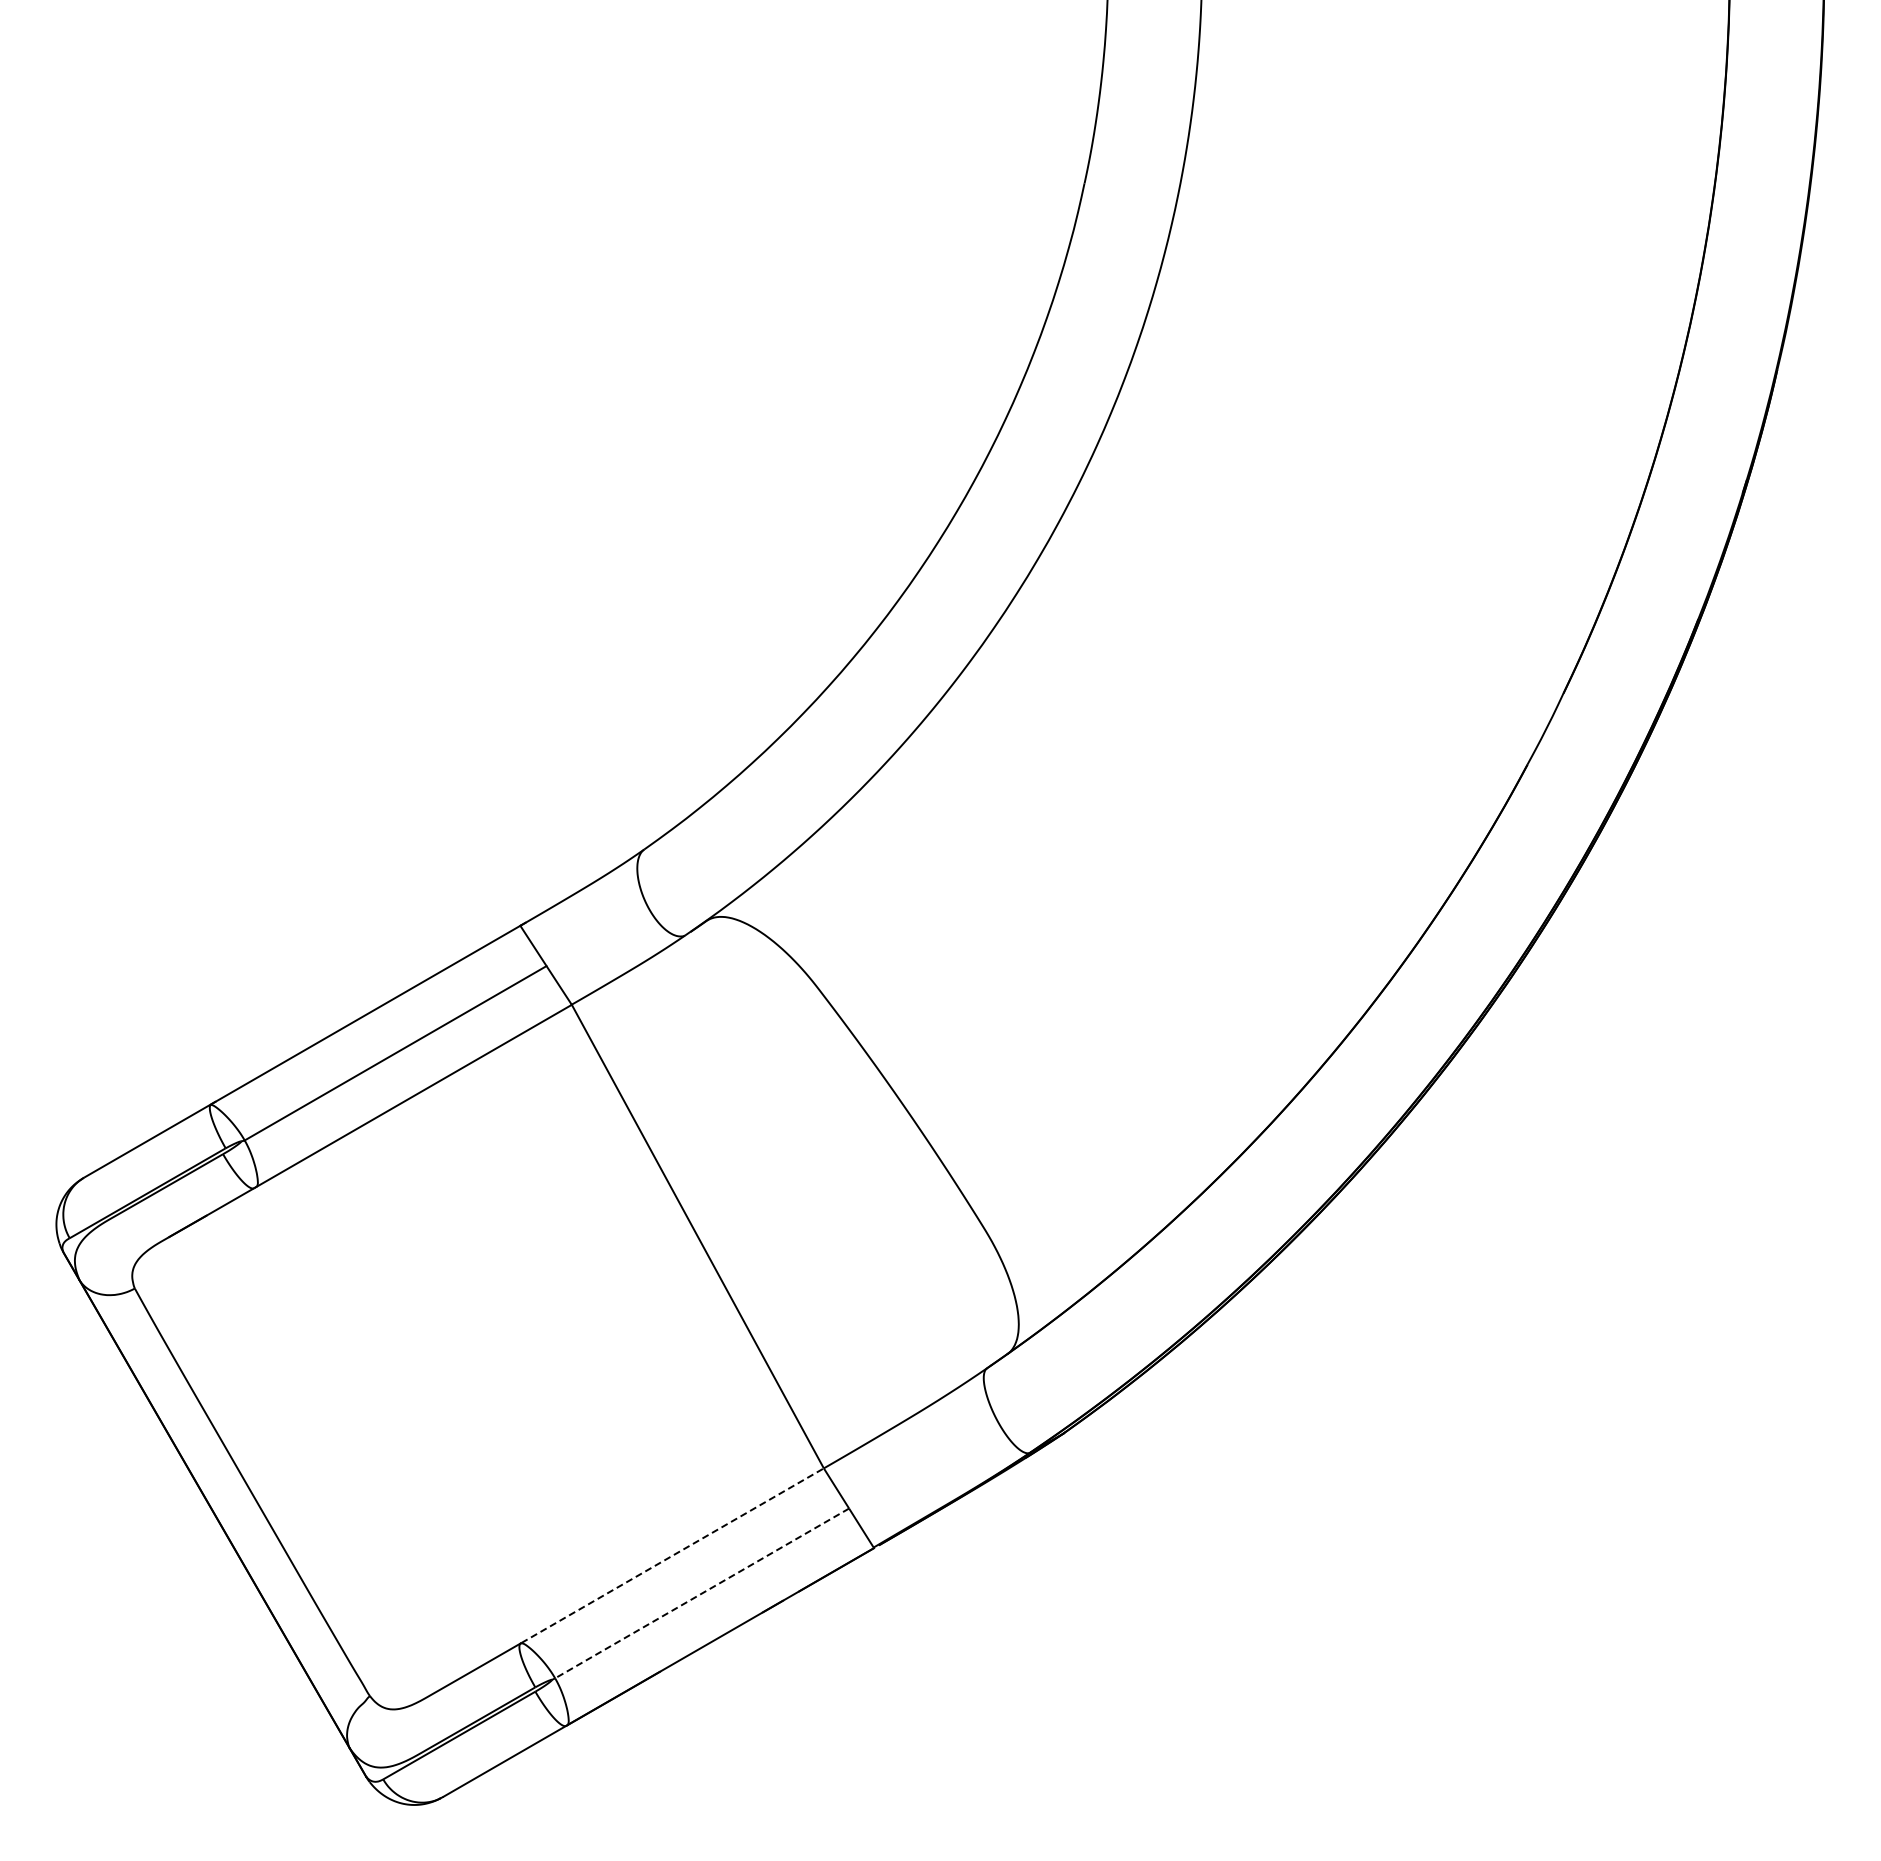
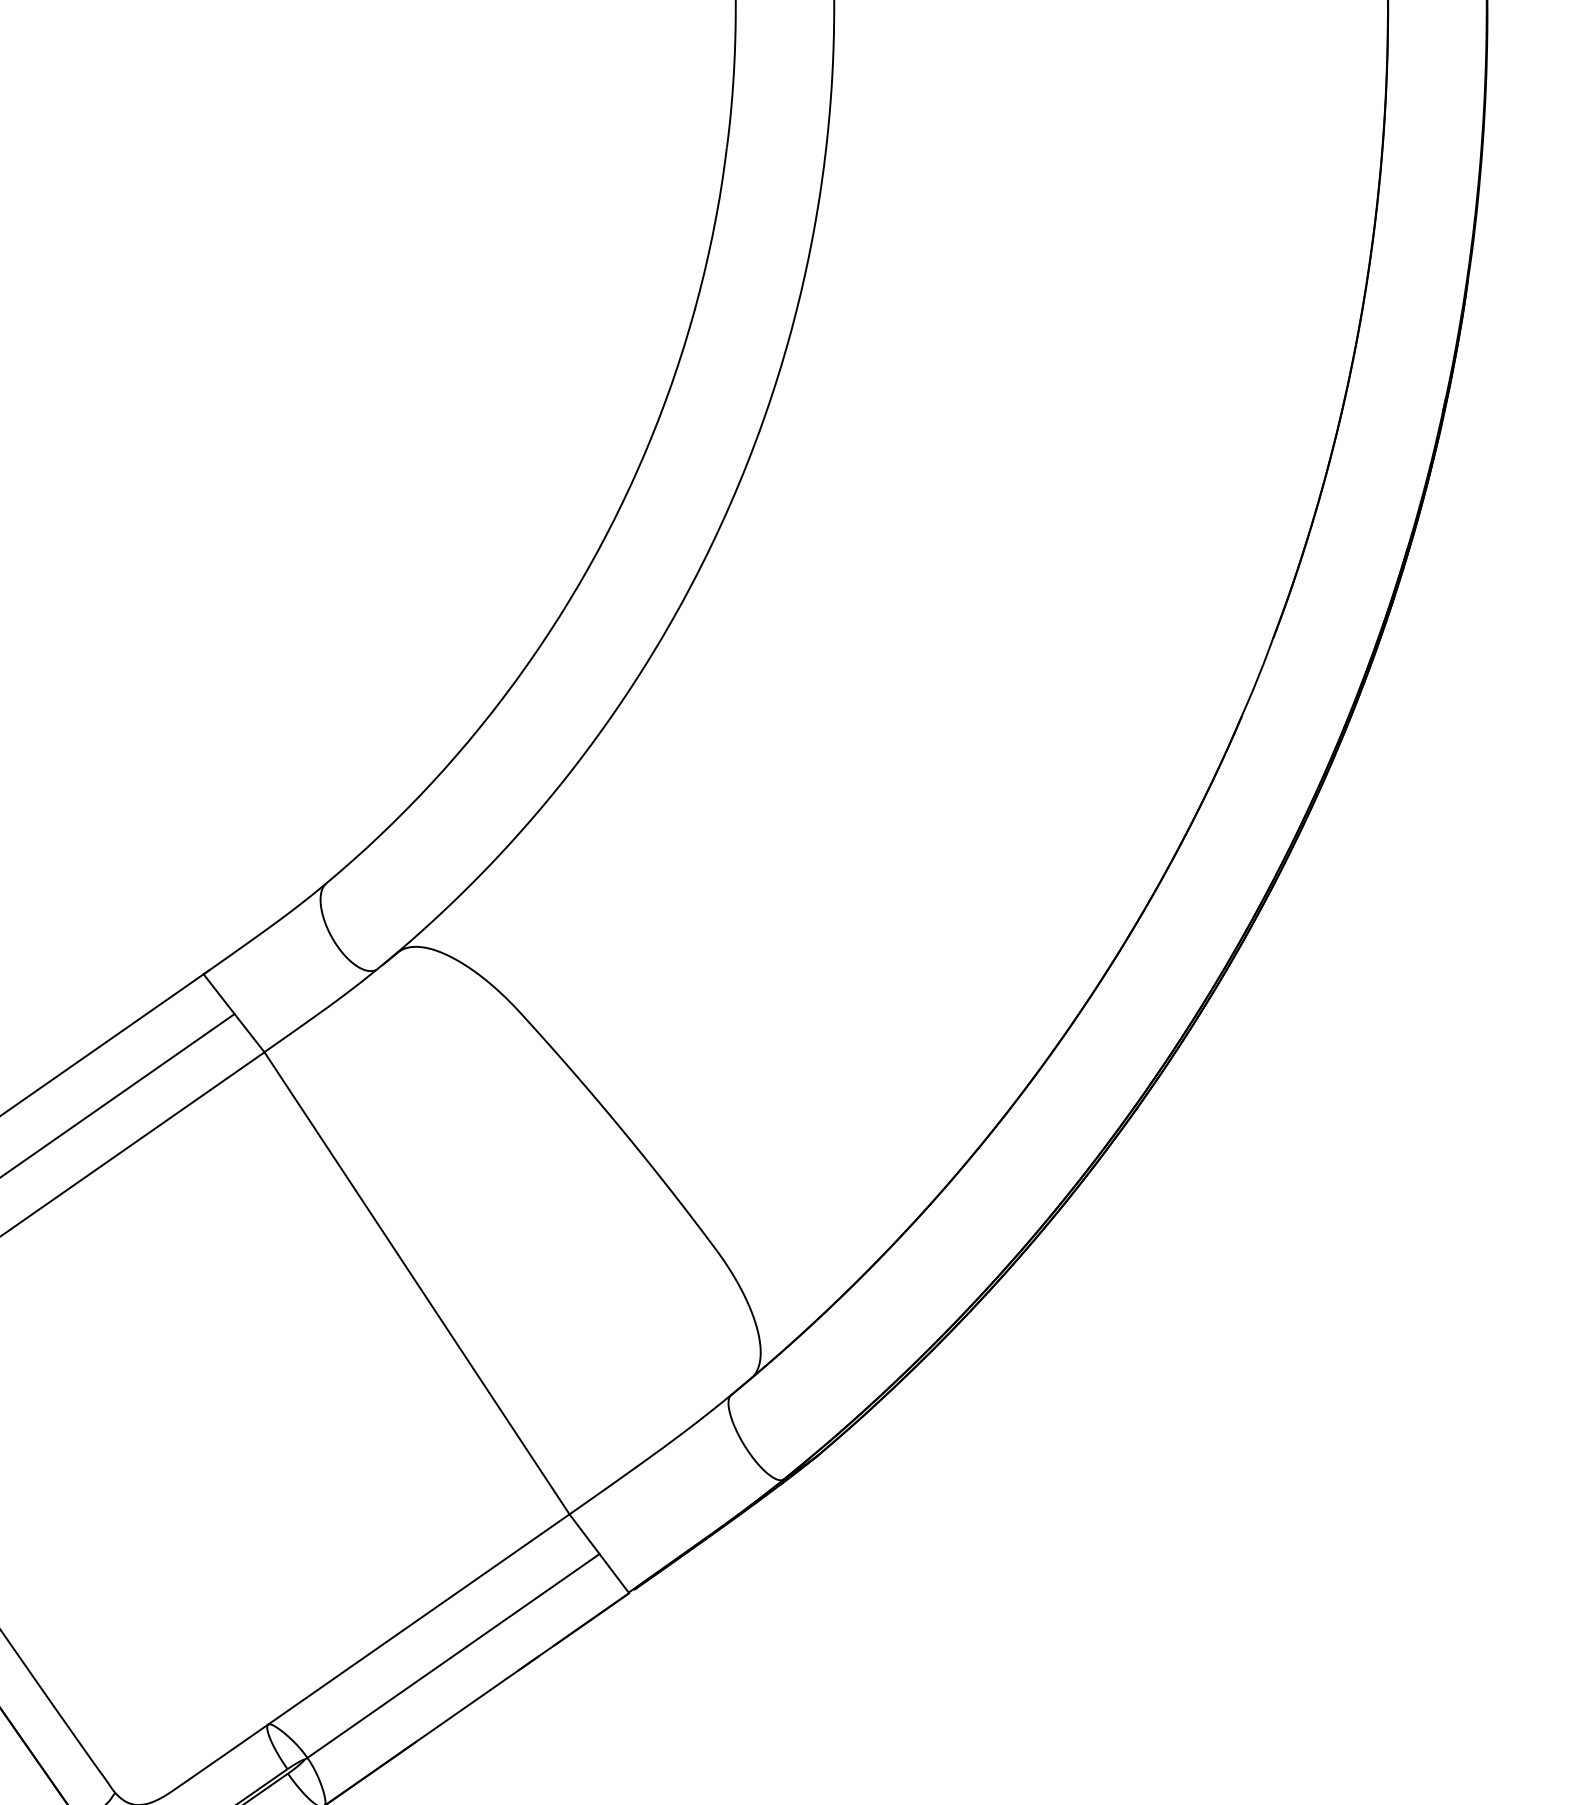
line: (672, 1555) -> (419, 1618), dashed -> solid
line: (702, 1593) -> (453, 1656), dashed -> solid

